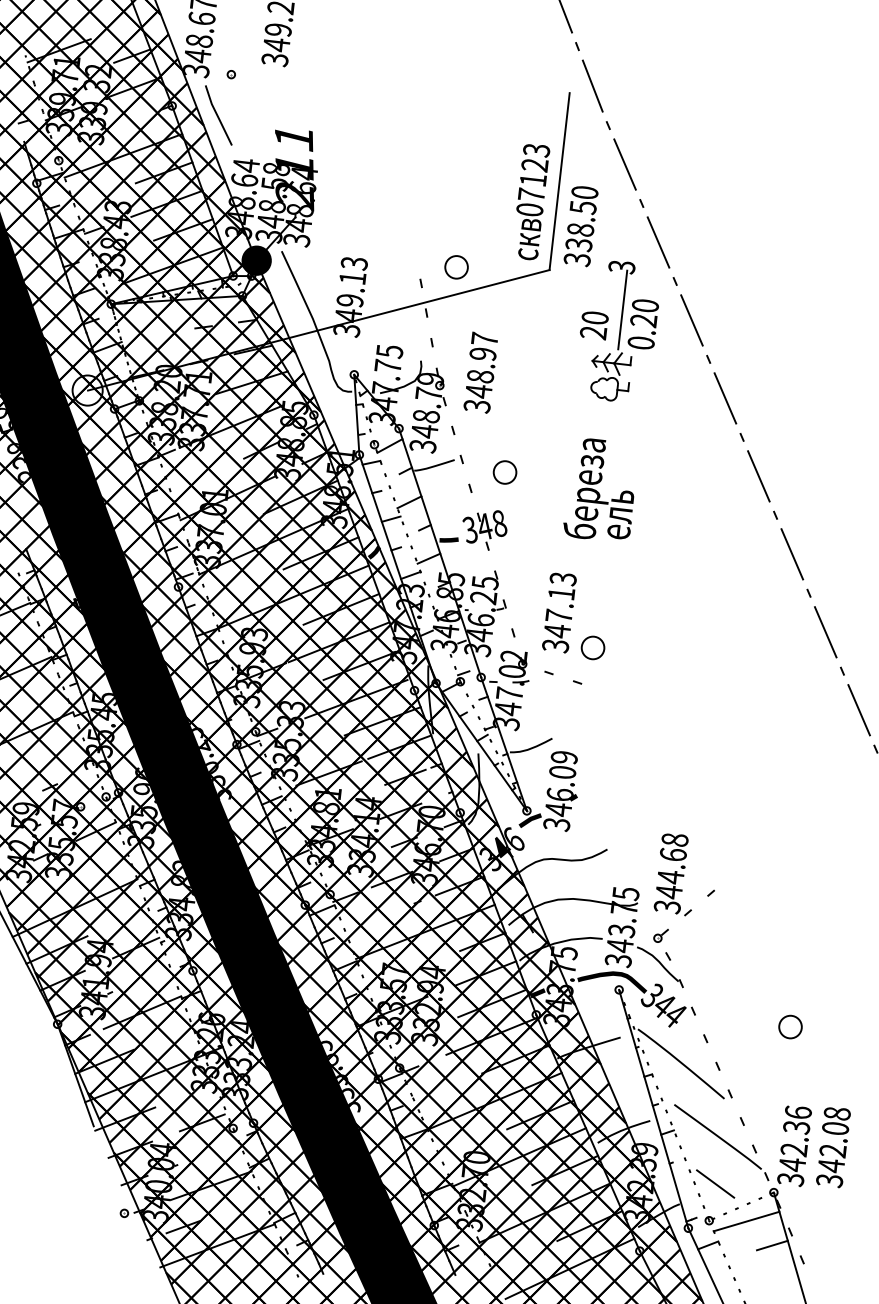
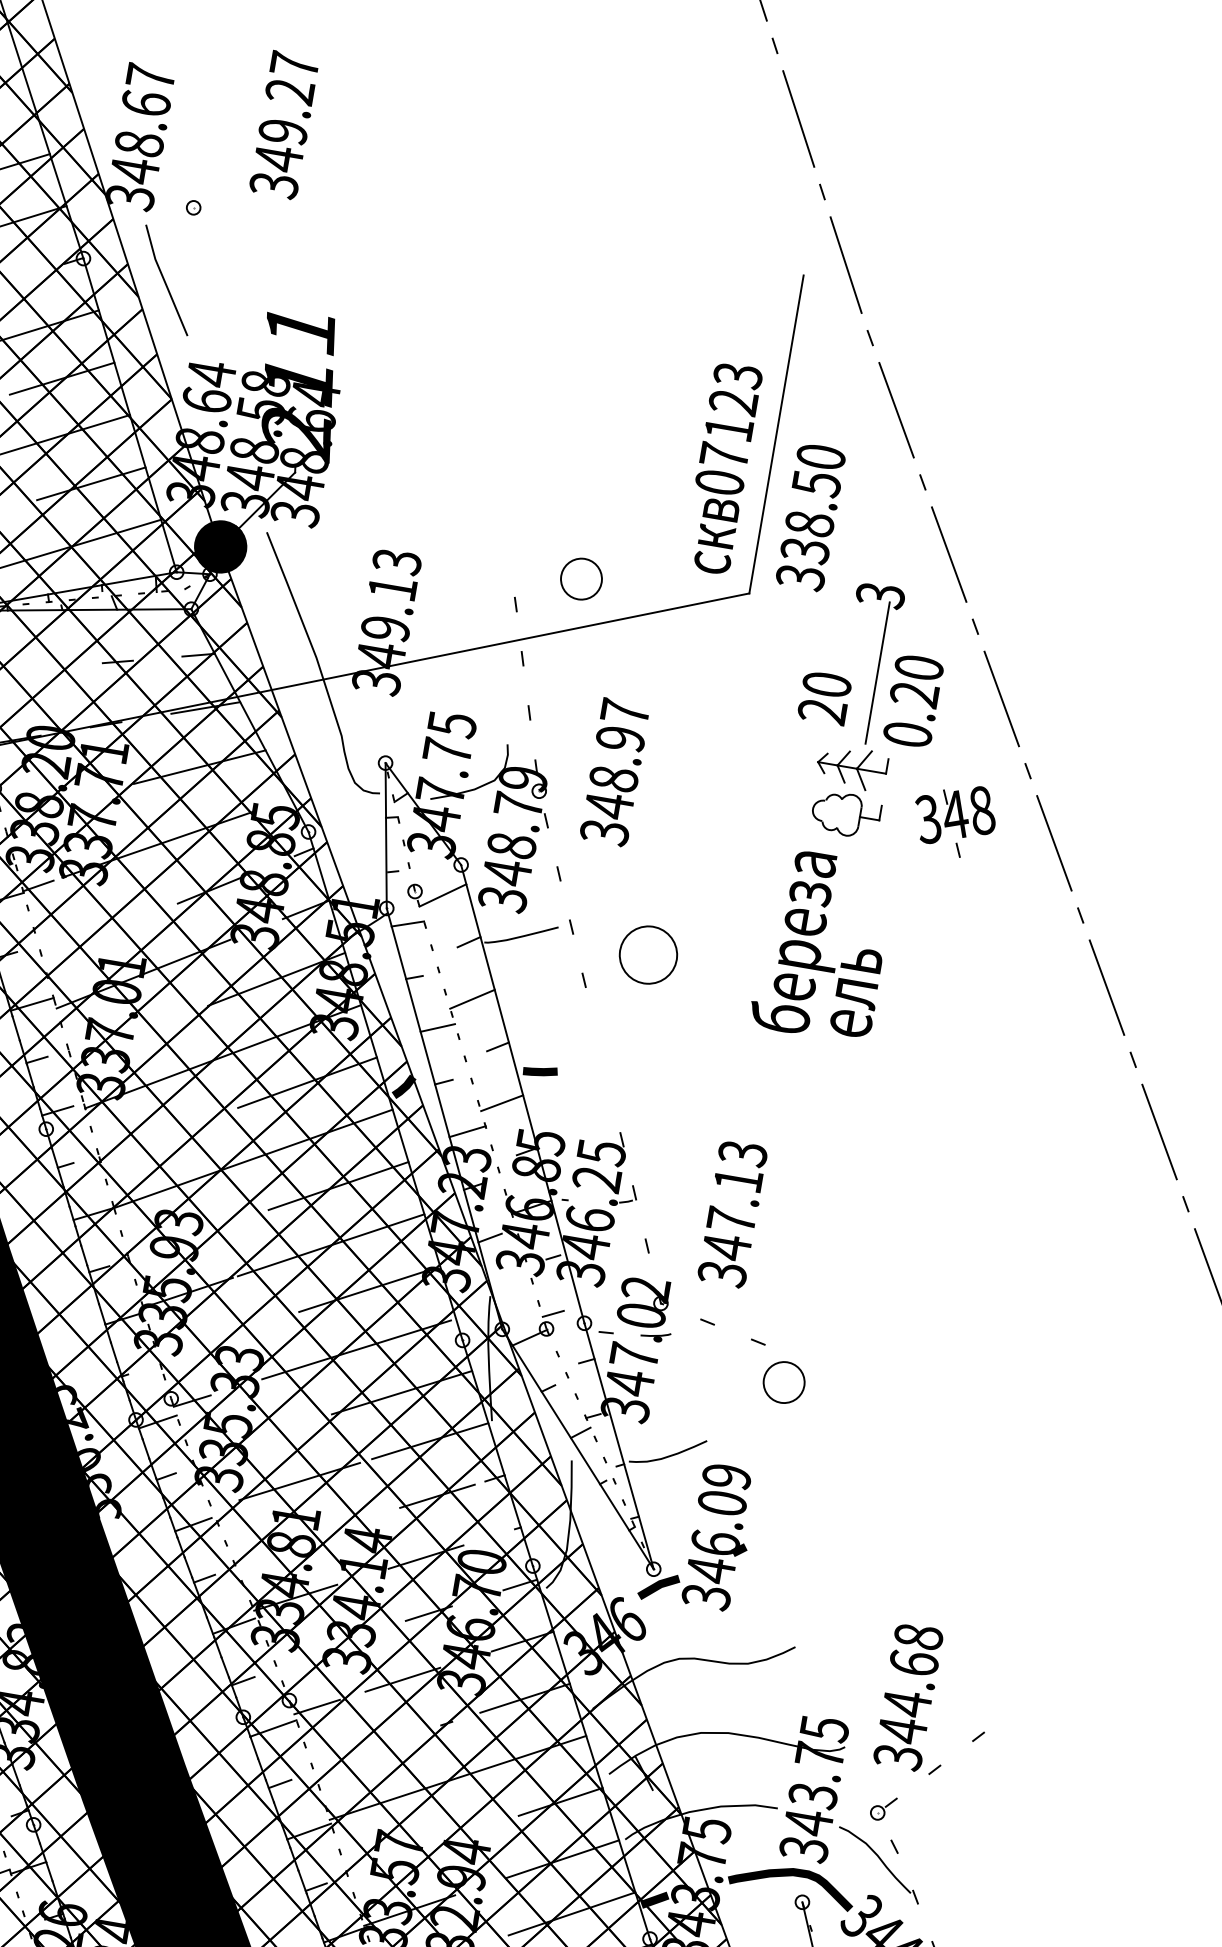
circle: (504, 472) -> (647, 954), size x1.4
text: (598, 488) -> (818, 942), moved
part: (484, 530) -> (954, 821), moved
circle: (592, 647) -> (783, 1381), moved

